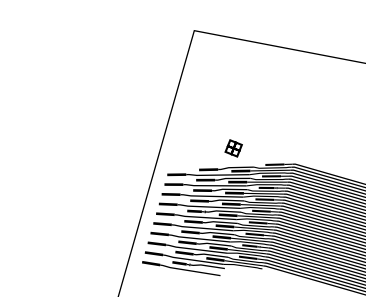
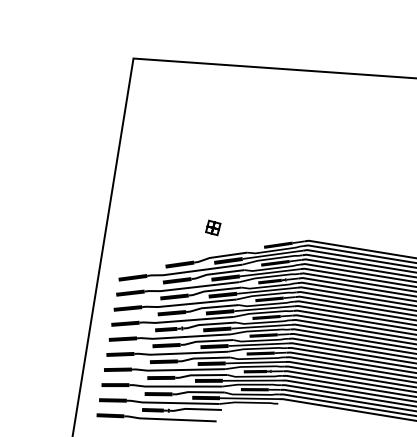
part: (232, 147) -> (211, 226), size x0.62

